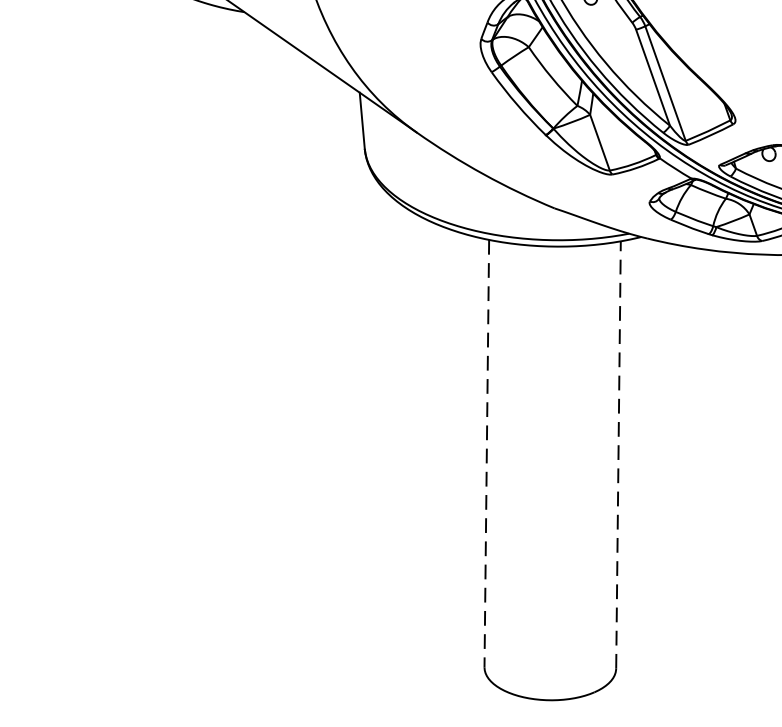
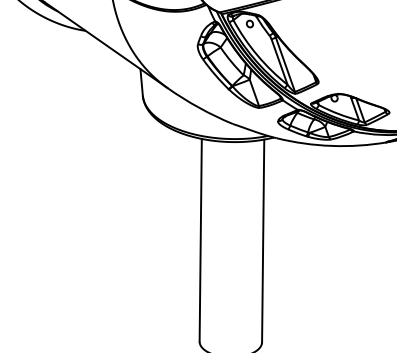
line: (486, 454) -> (200, 240), dashed -> solid
line: (619, 454) -> (263, 240), dashed -> solid

